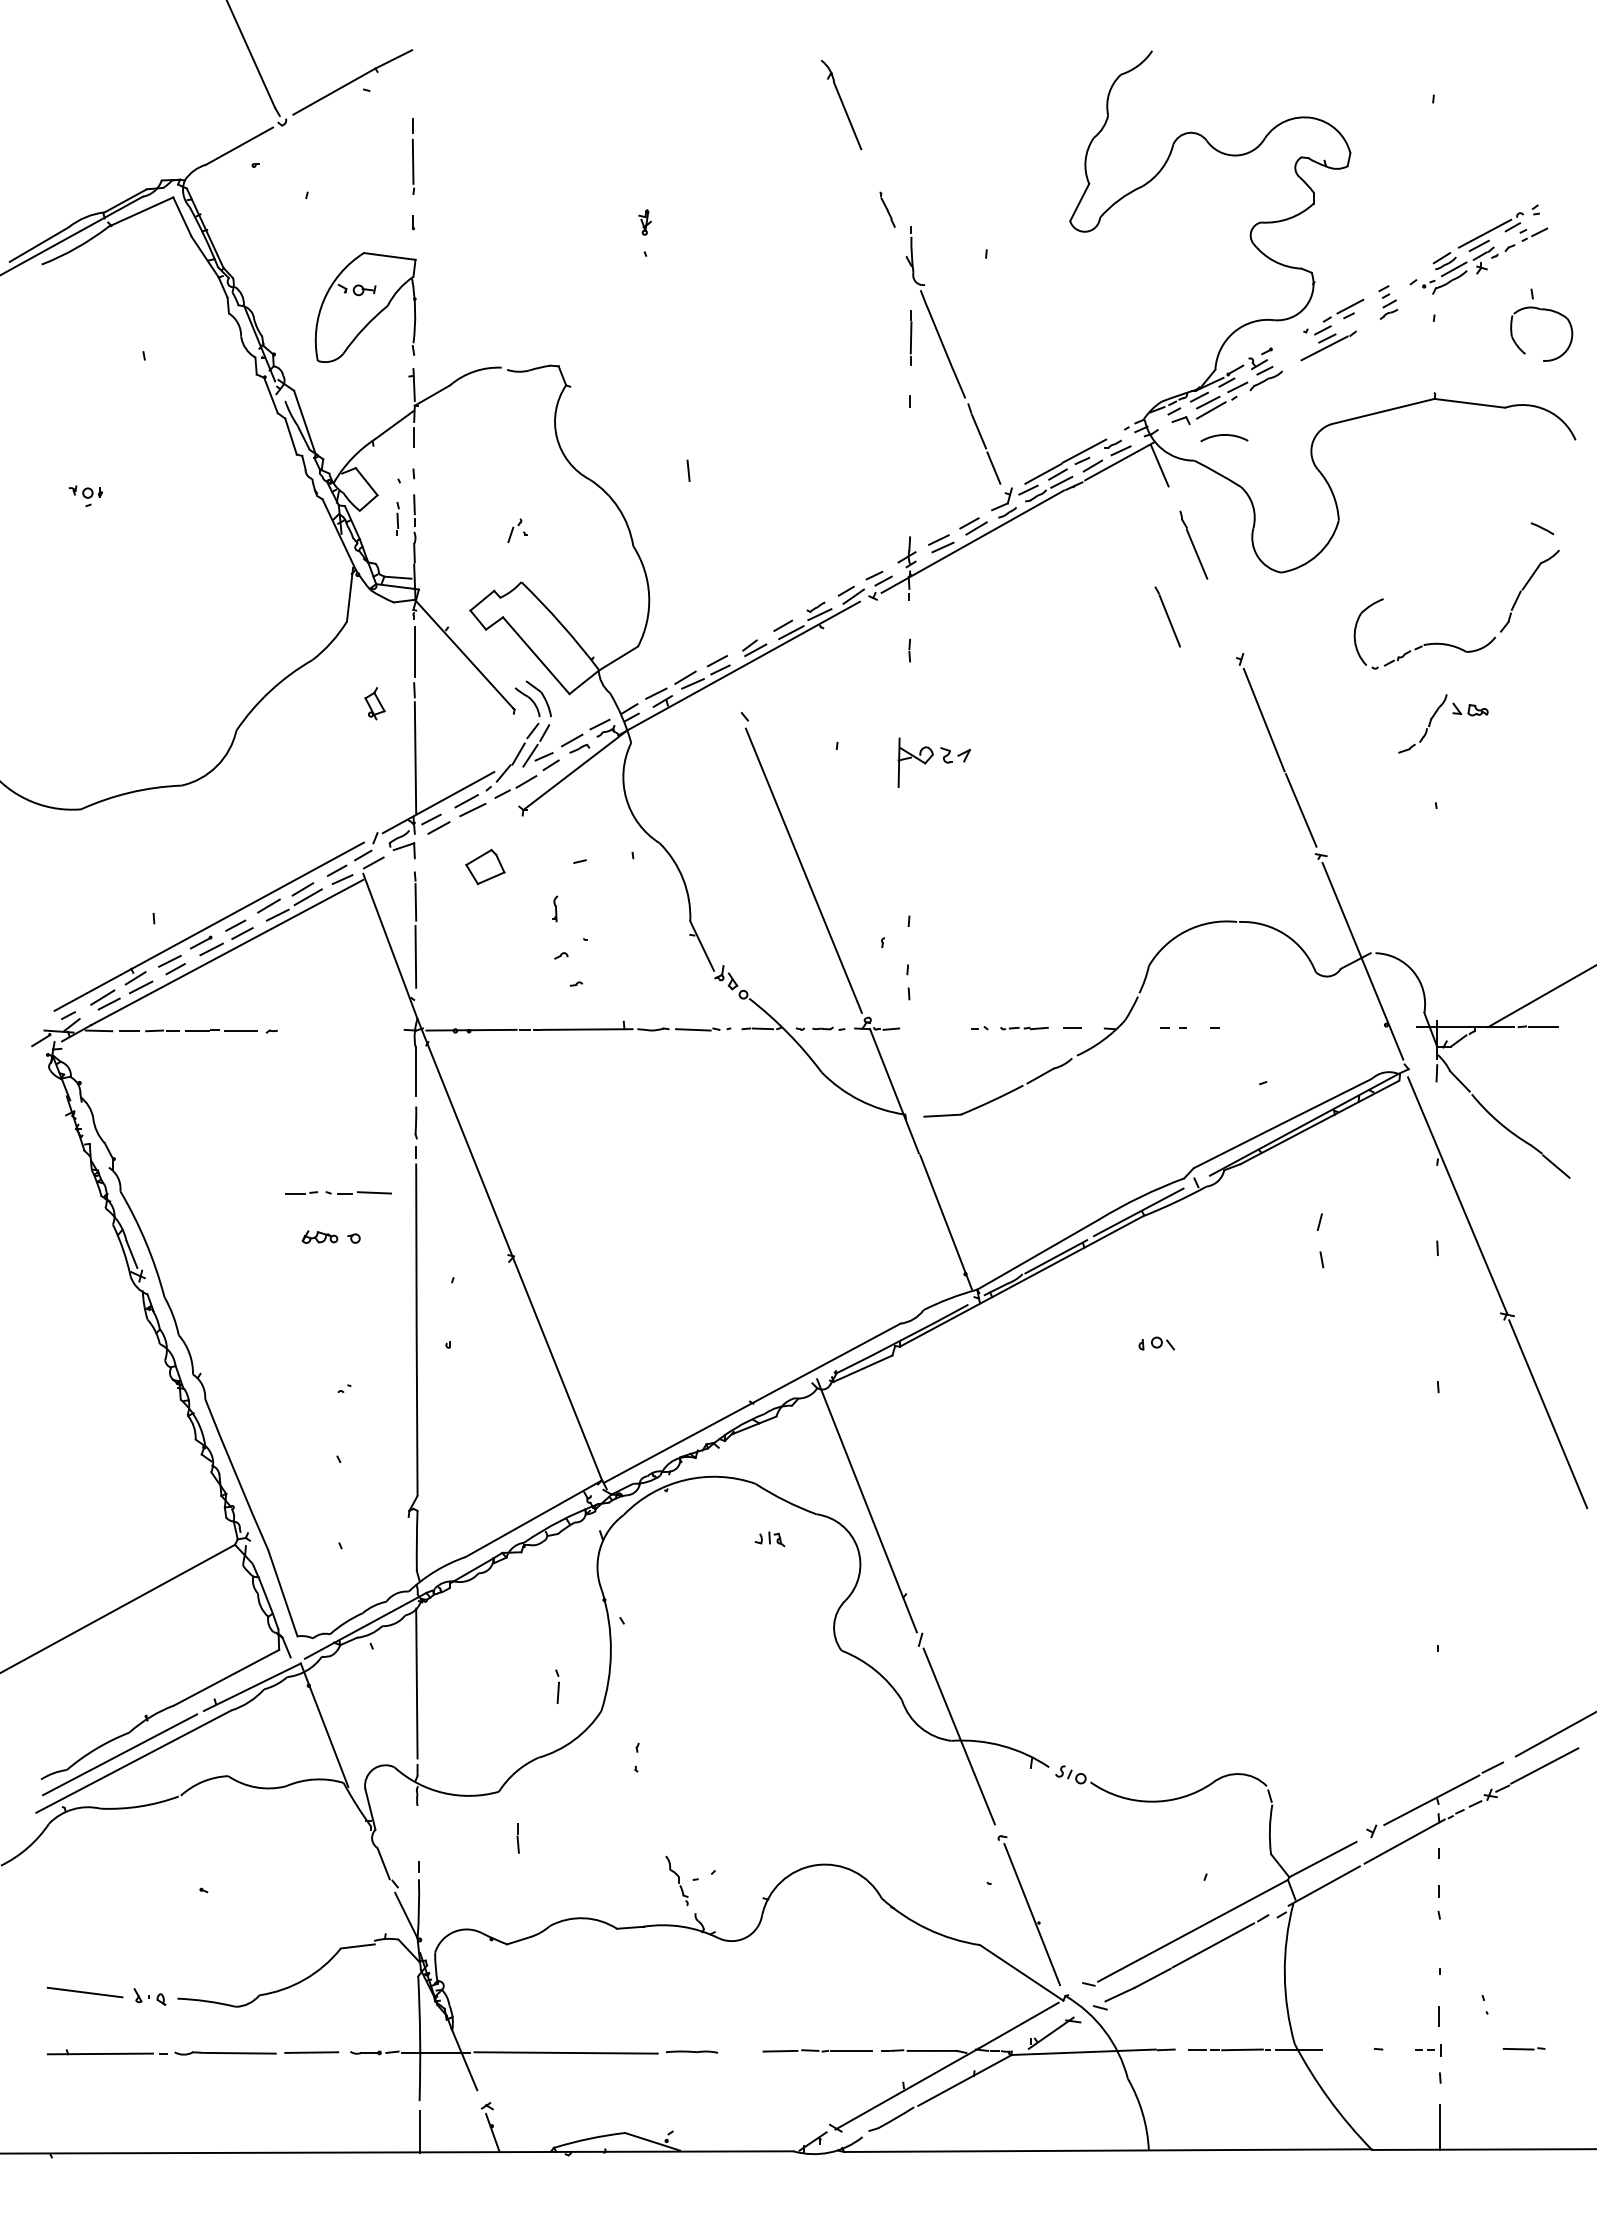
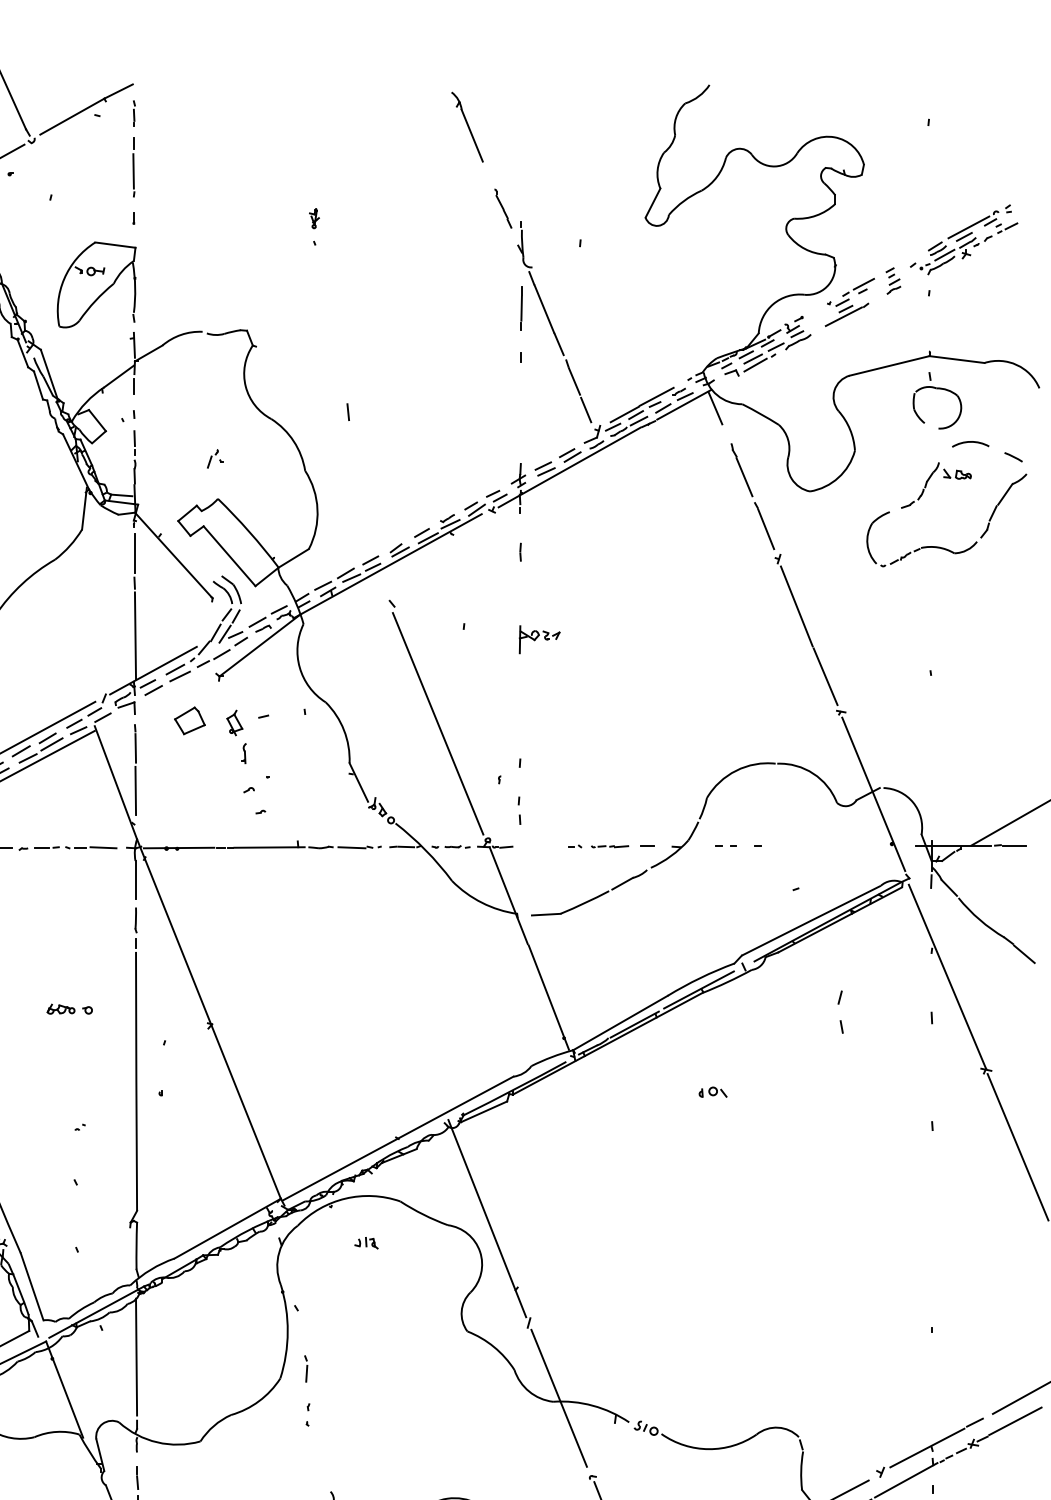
part: (887, 209) -> (503, 208), size x1.43
part: (1541, 310) -> (937, 389), moved
arc: (1224, 435) -> (970, 442), moved
part: (397, 518) -> (133, 113), moved
line: (1167, 616) -> (764, 525), moved
part: (374, 703) -> (234, 722), moved
part: (1434, 716) -> (929, 479), moved
part: (933, 762) -> (539, 639), size x0.71
part: (338, 1192) -> (75, 847), moved
part: (769, 1539) -> (366, 1243), moved
part: (557, 1686) -> (306, 1368), moved
line: (517, 1838) -> (137, 1477), moved

